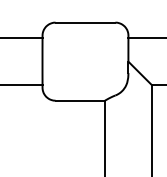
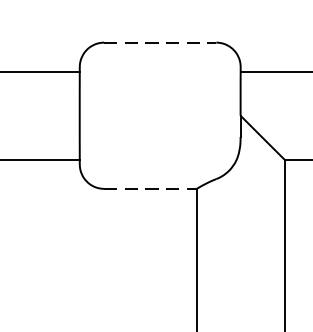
line: (85, 22) -> (160, 42), solid -> dashed
line: (80, 100) -> (150, 188), solid -> dashed

